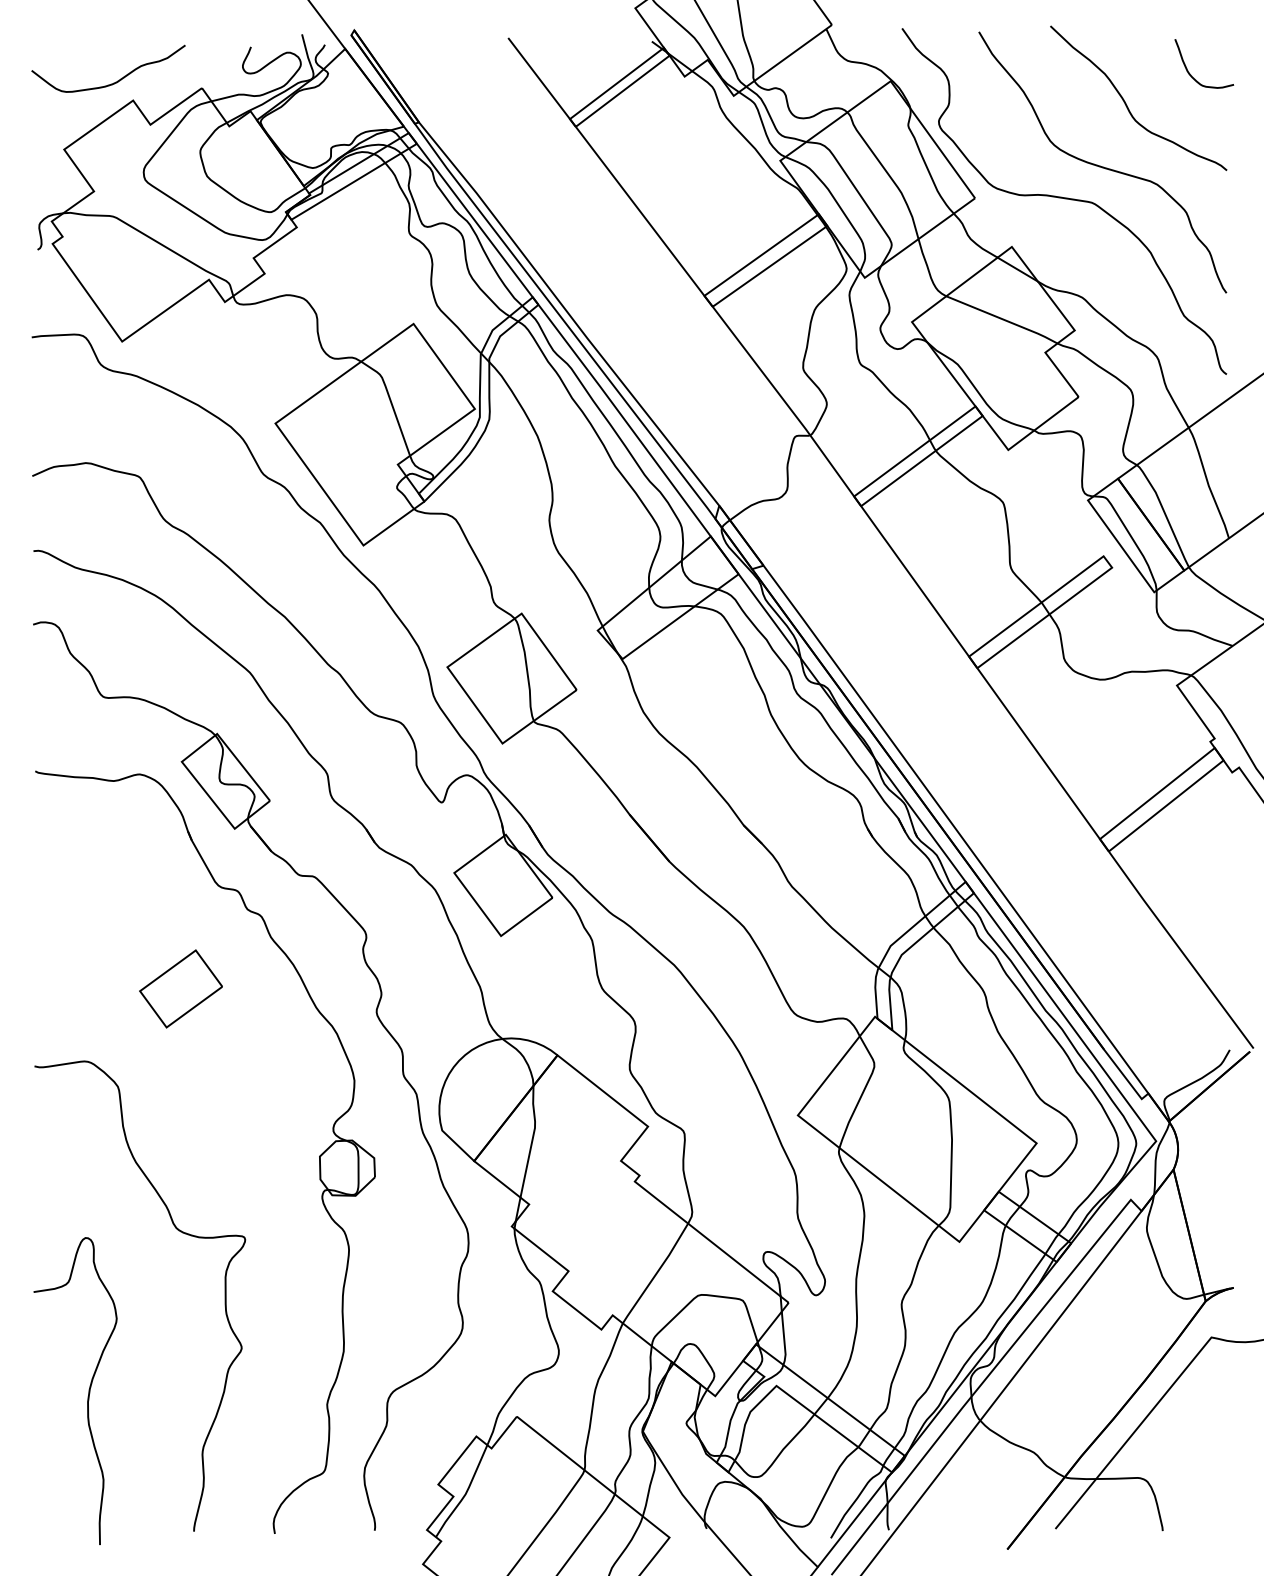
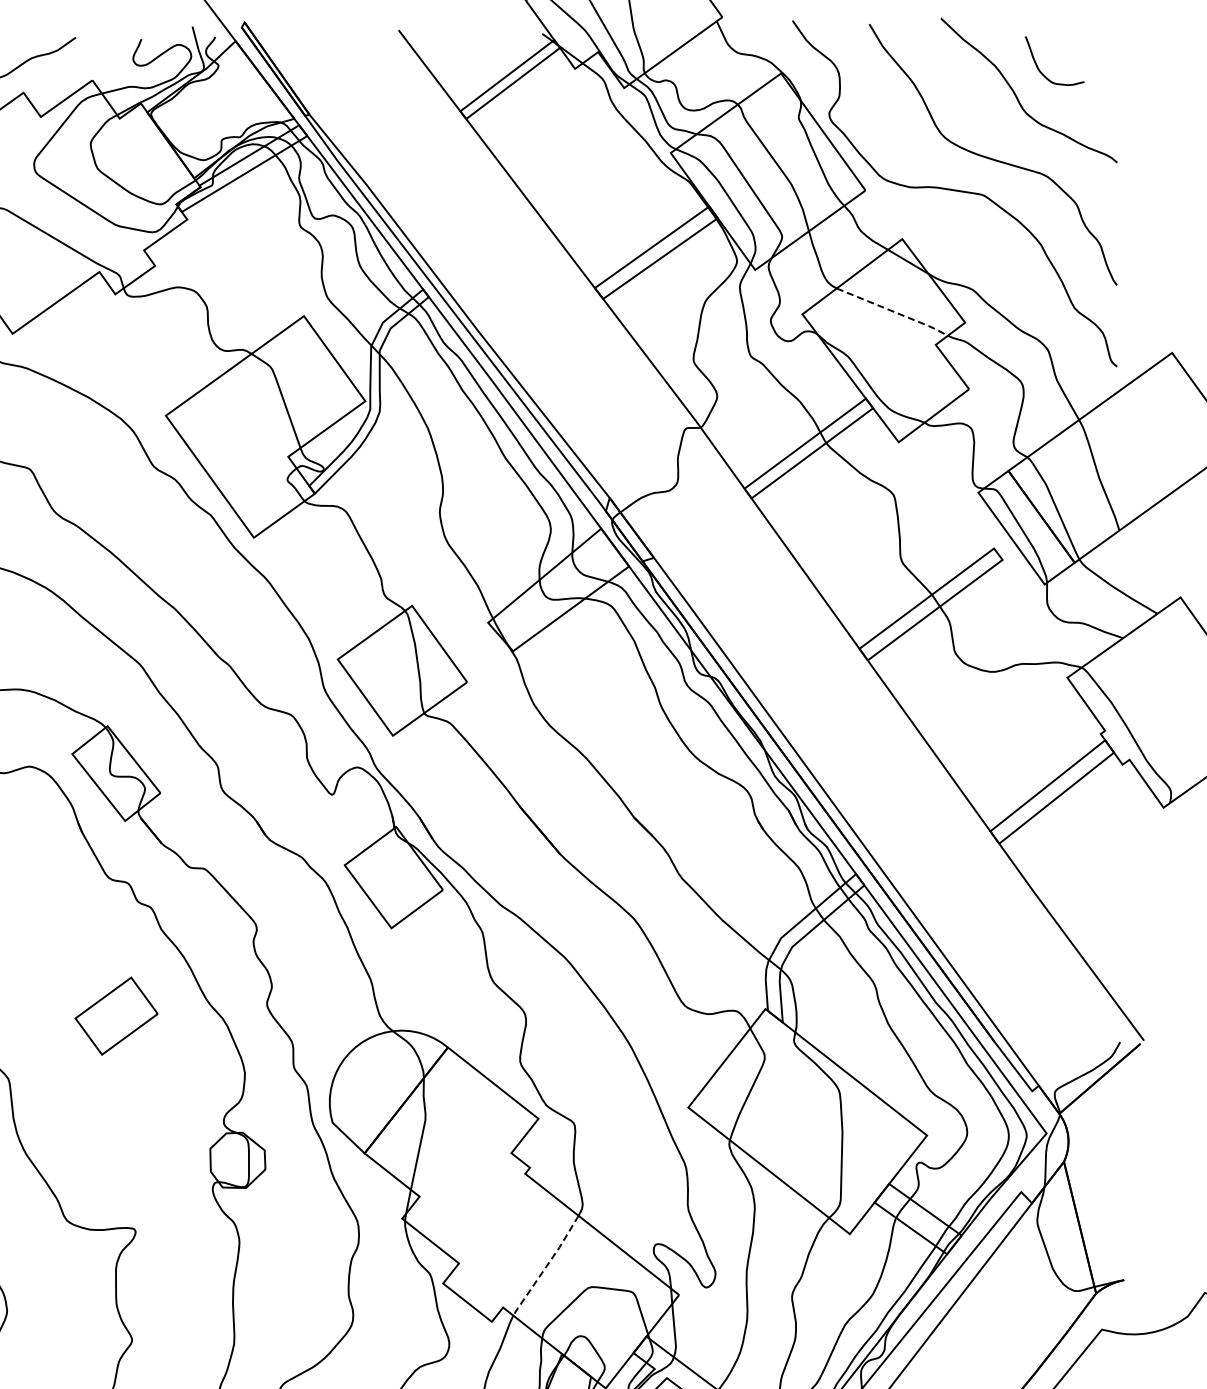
curve: (1191, 74) -> (1041, 71), moved
line: (1003, 319) -> (893, 311), solid -> dashed
part: (180, 988) -> (115, 1015), moved
line: (656, 1274) -> (546, 1266), solid -> dashed

